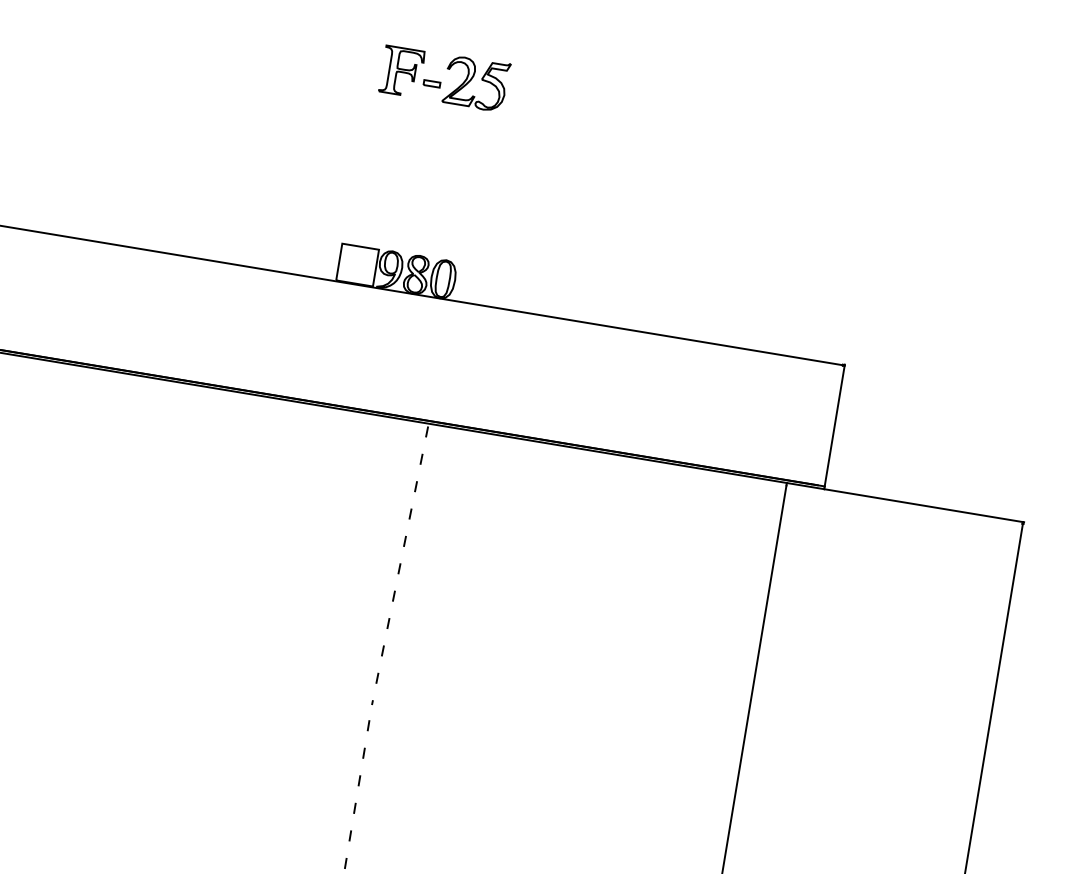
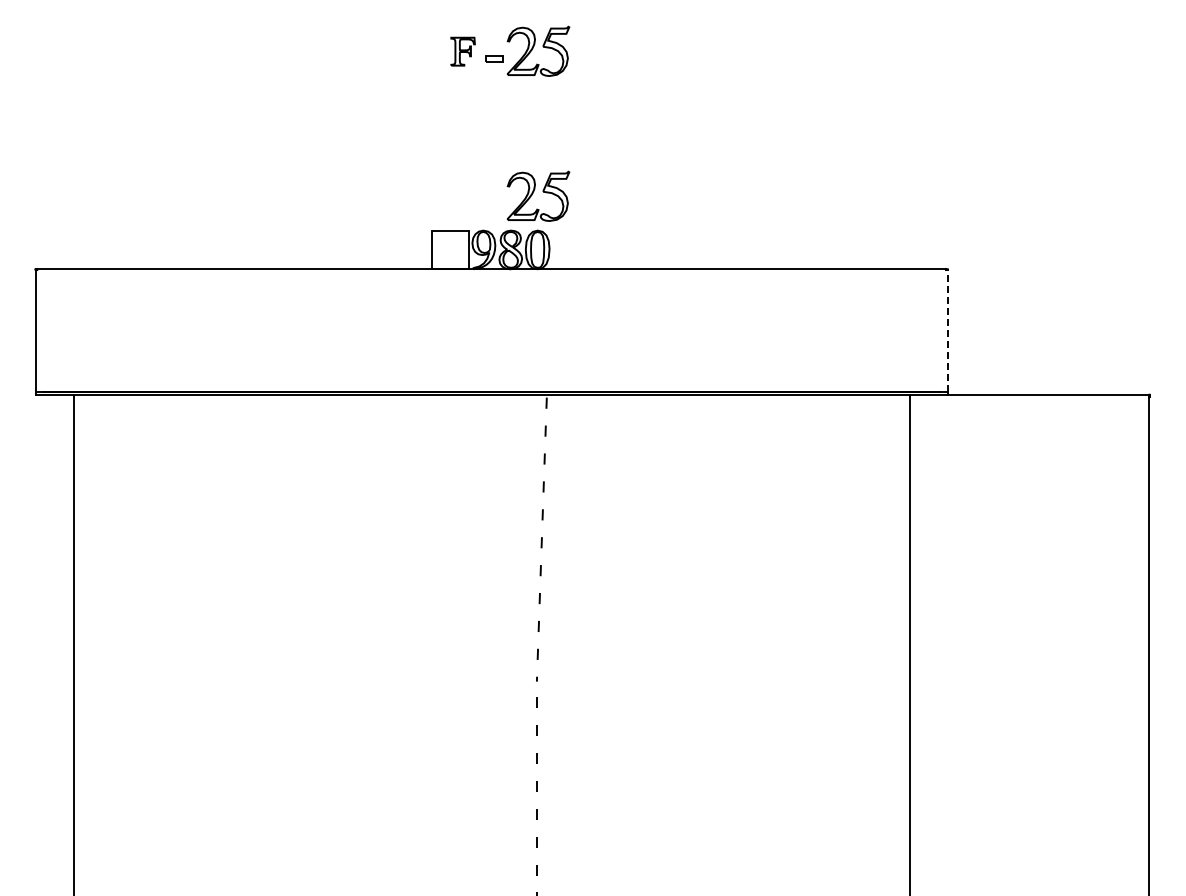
part: (401, 71) -> (462, 51), size x0.6
part: (452, 225) -> (538, 195), added
line: (834, 425) -> (947, 330), solid -> dashed

